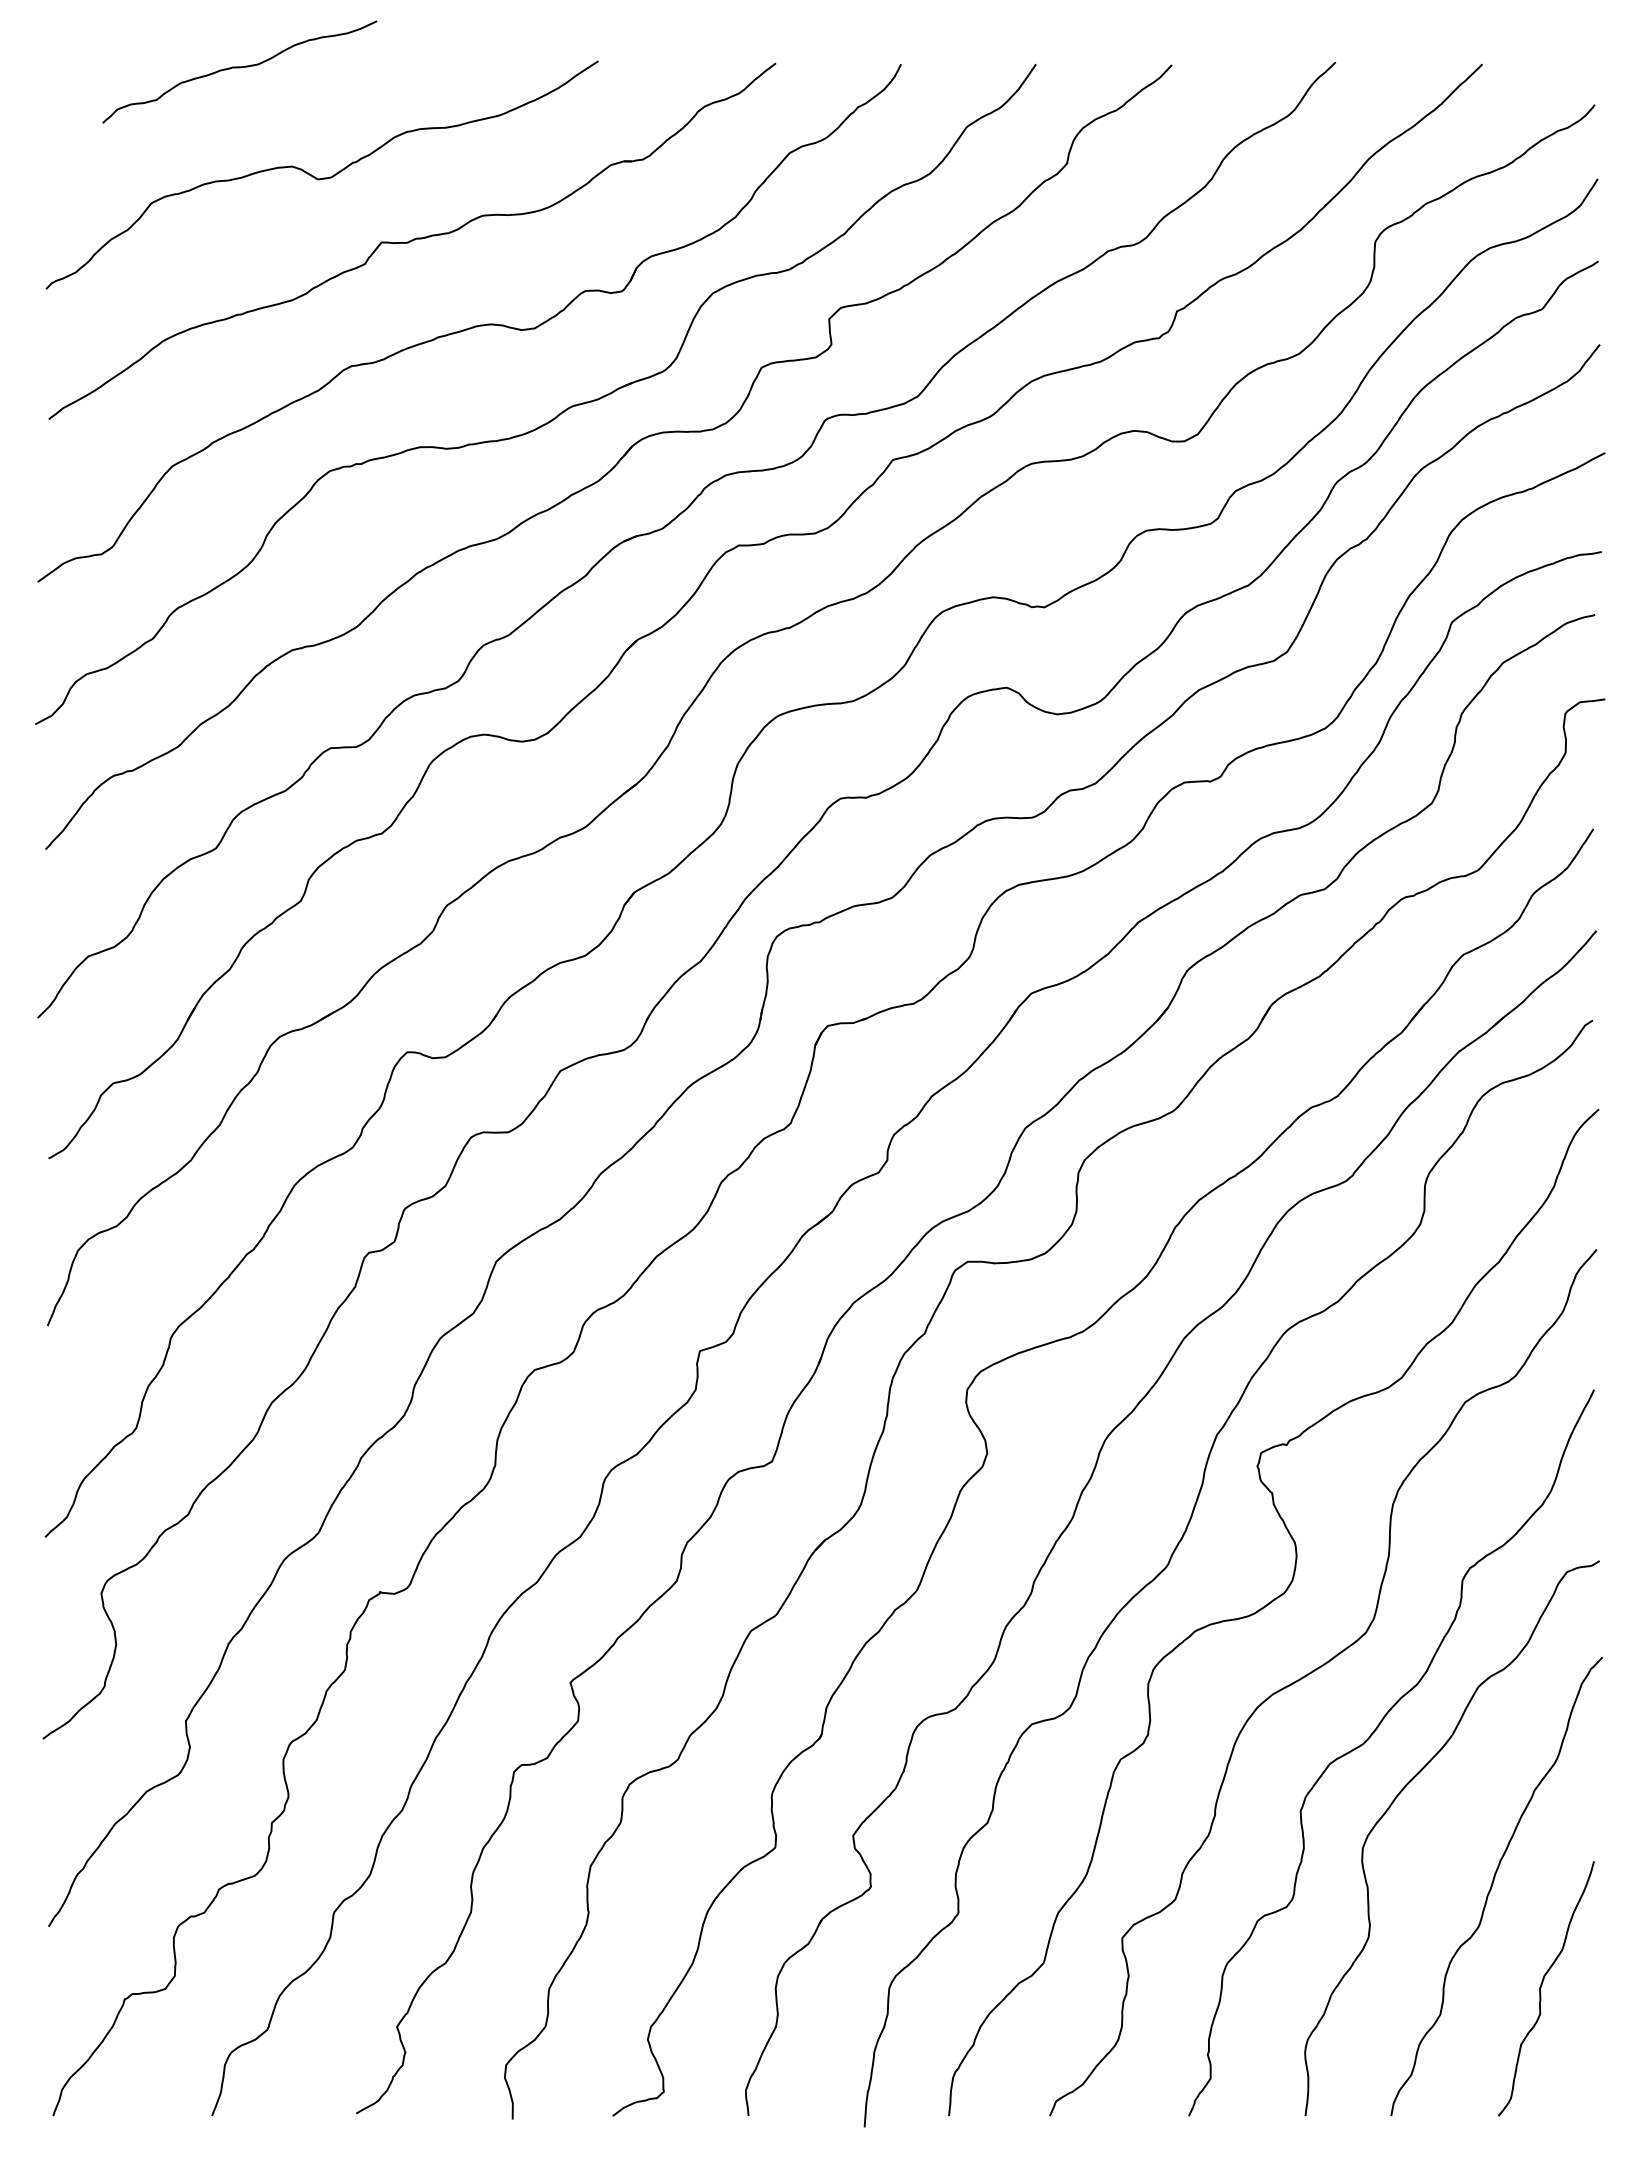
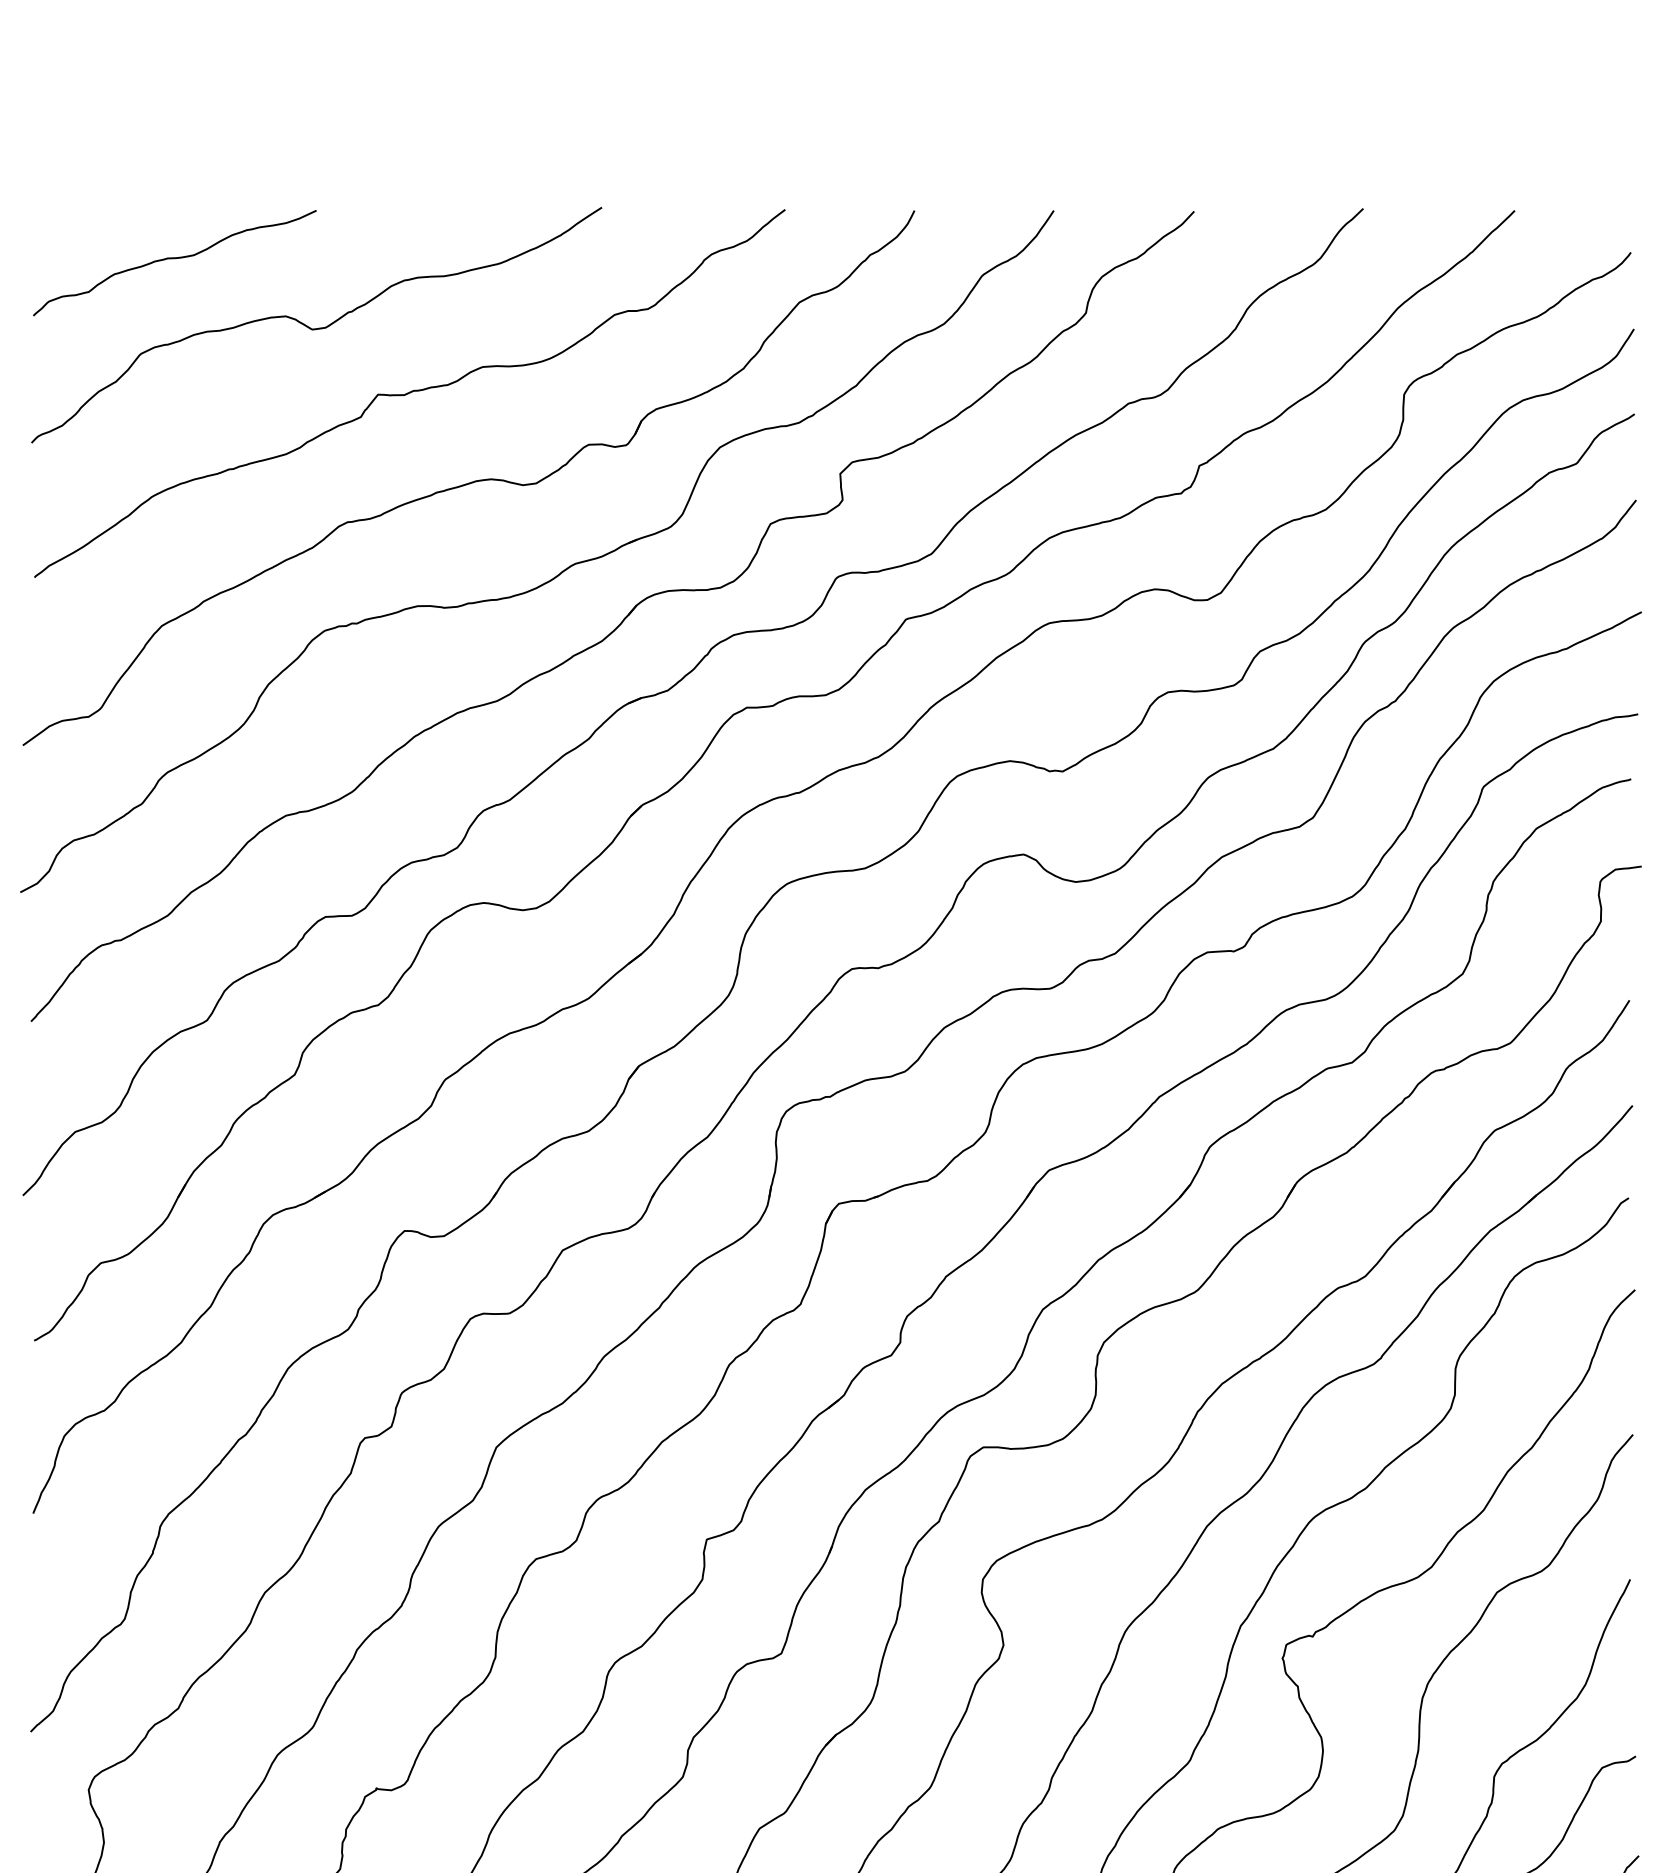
curve: (239, 68) -> (174, 259), moved

